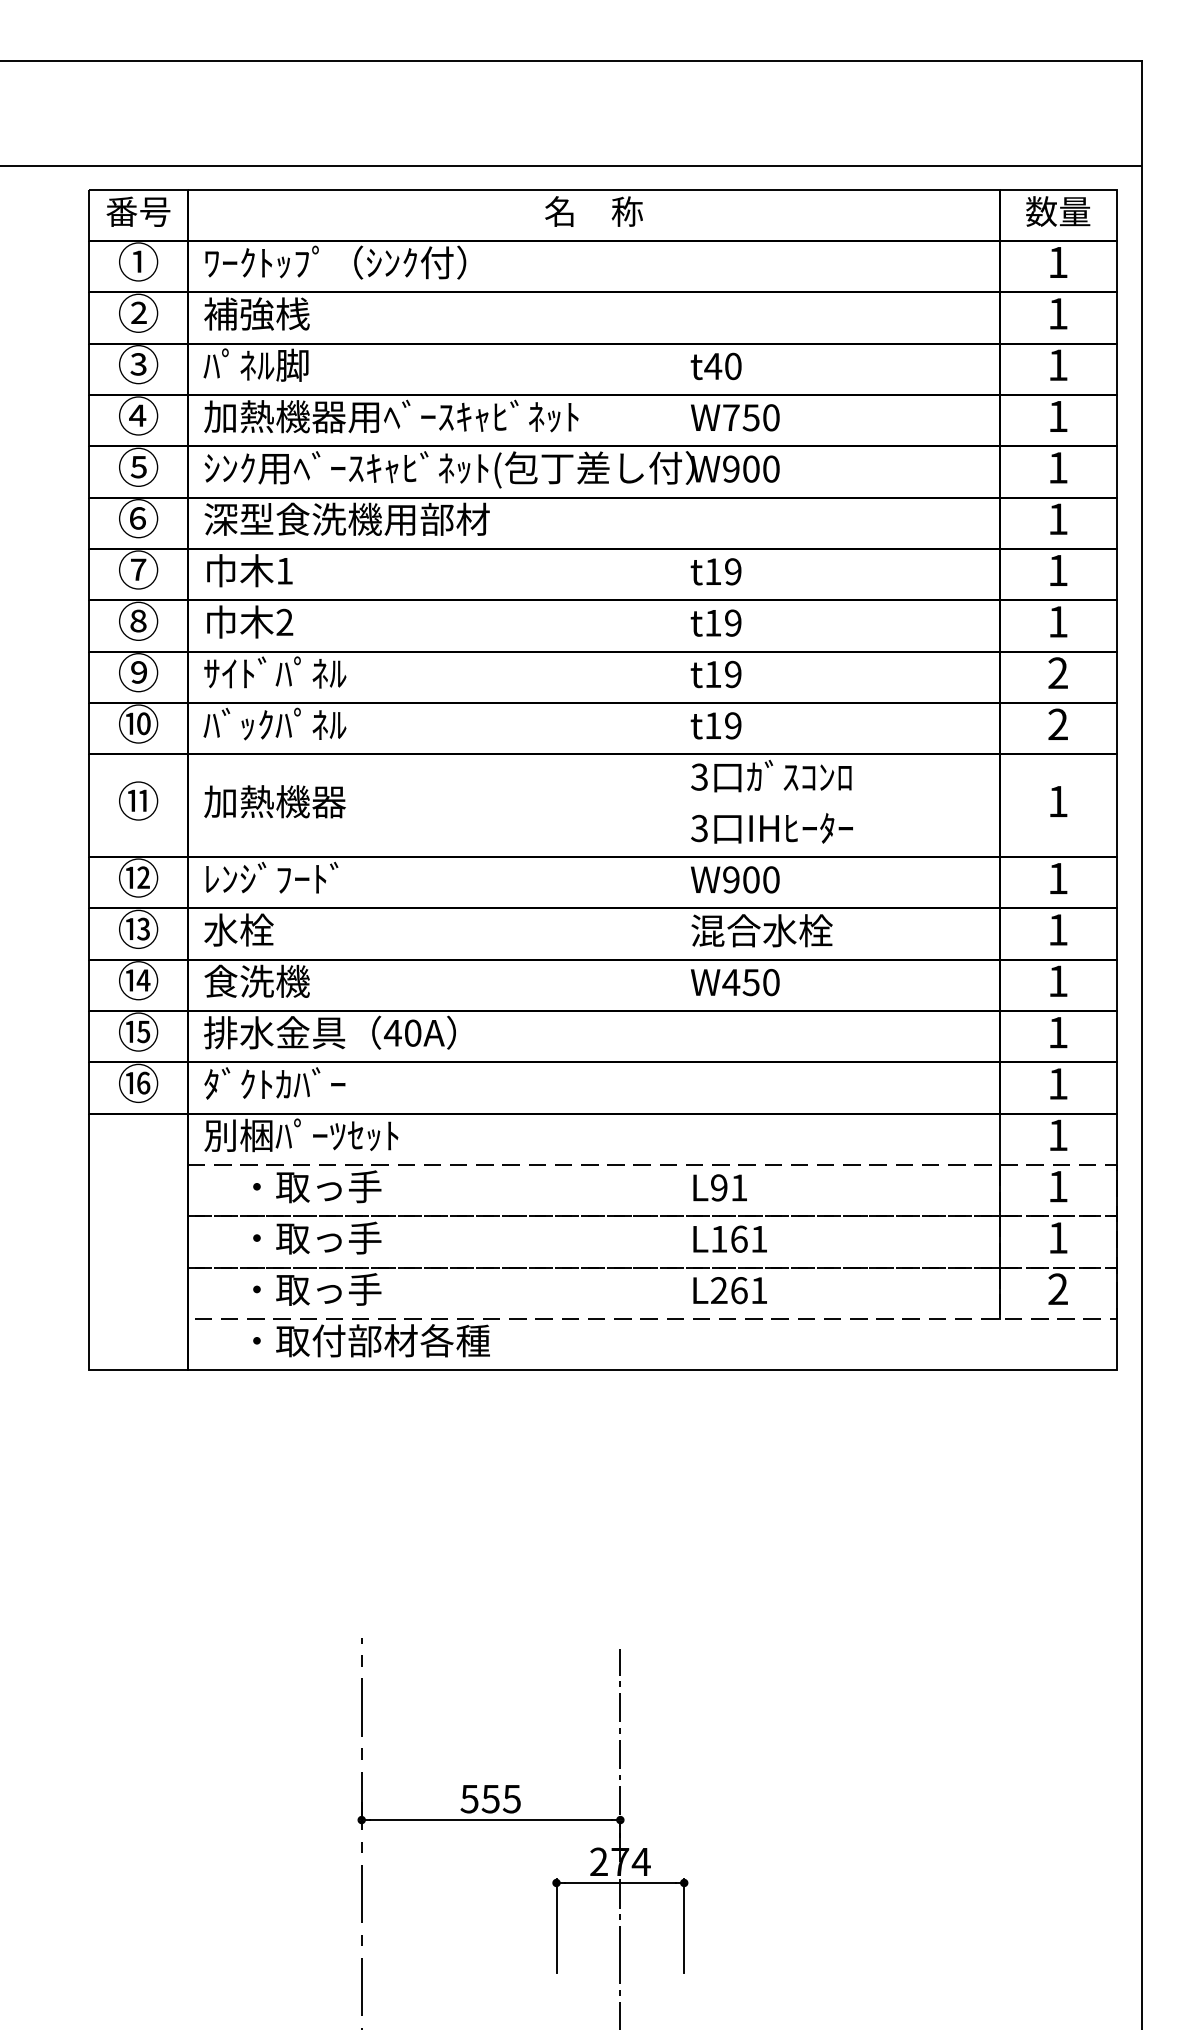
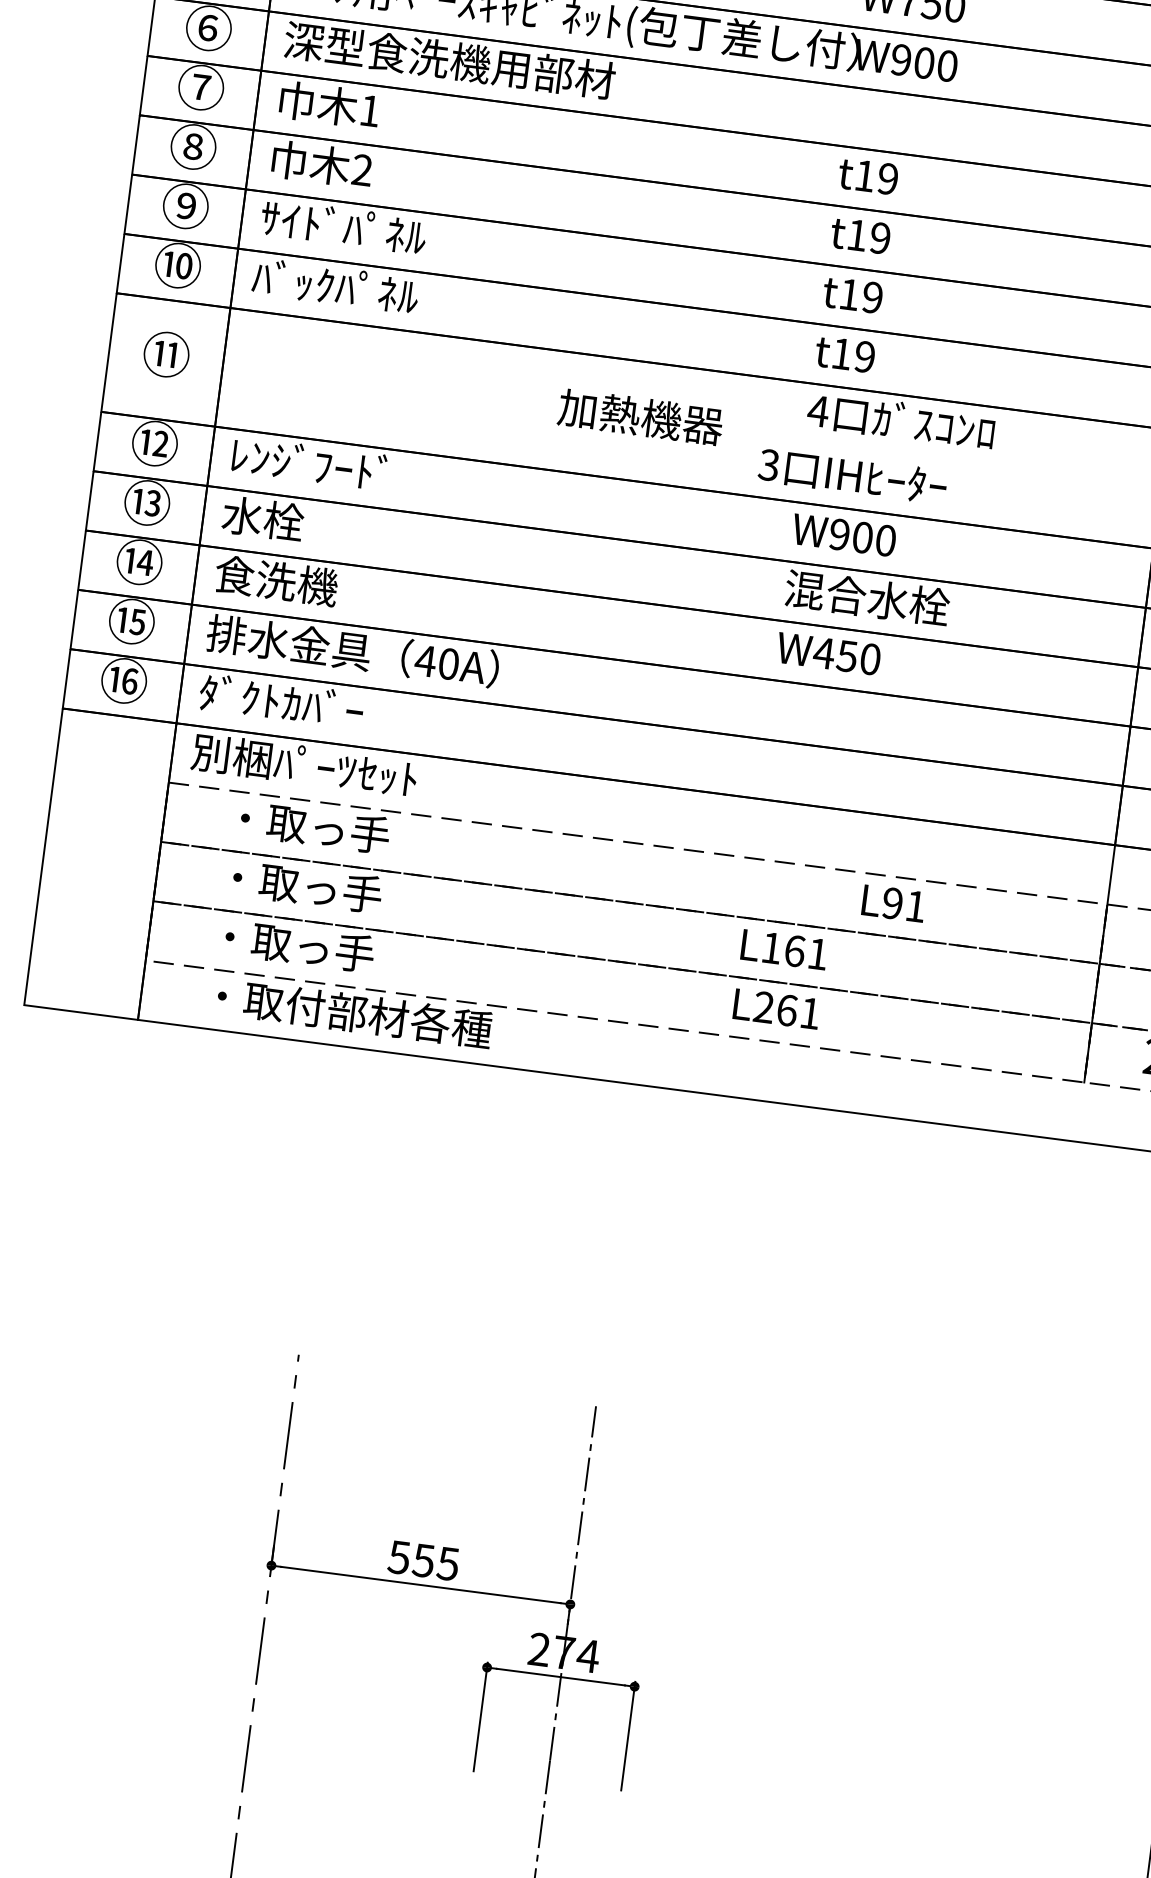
text: (699, 776) -> (818, 410), 3 -> 4
text: (274, 801) -> (640, 416), moved
text: (771, 828) -> (852, 475), moved
text: (719, 1187) -> (893, 903), moved

